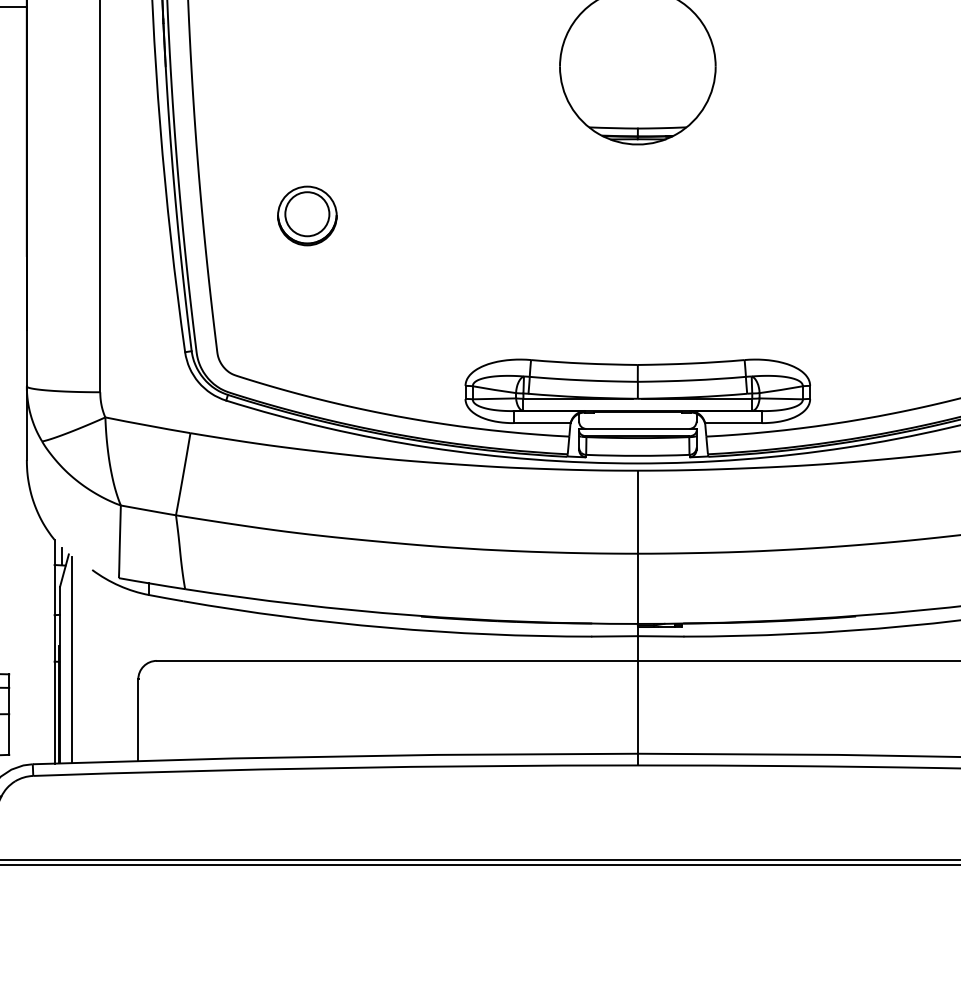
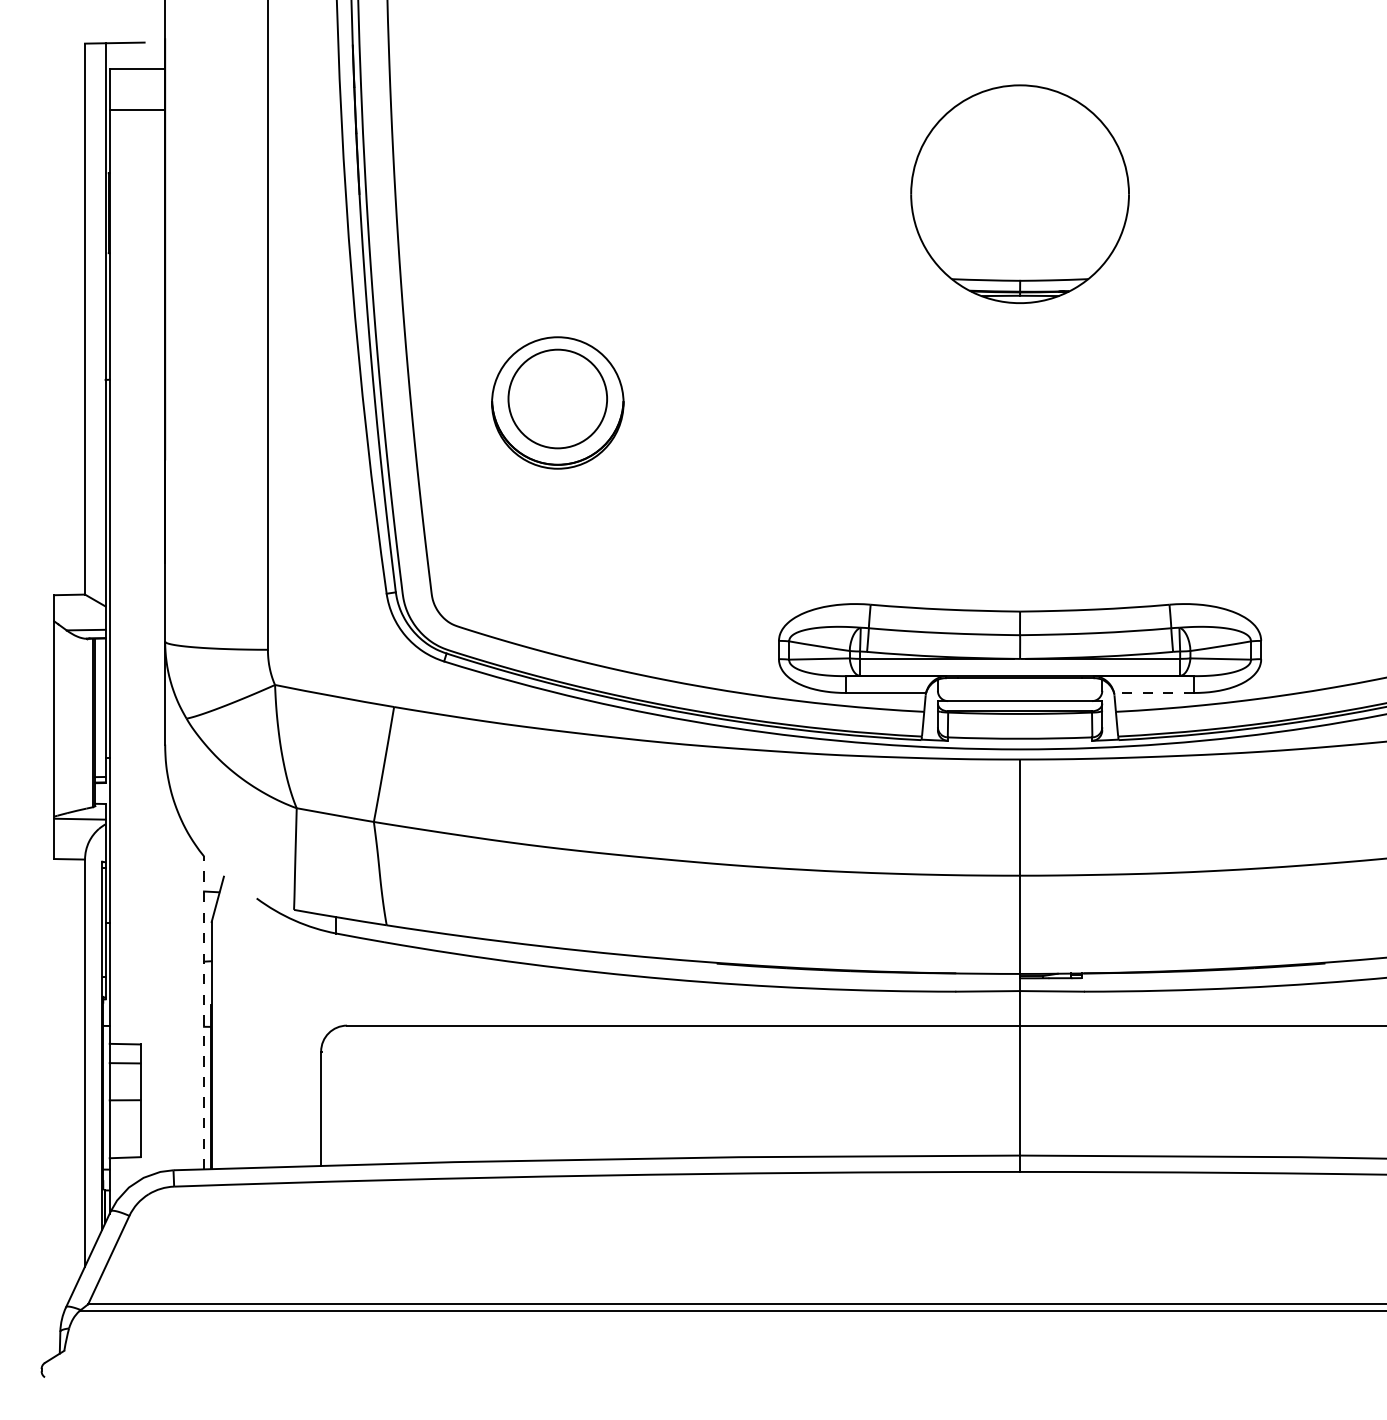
part: (307, 216) -> (557, 403), size x1.6
line: (733, 422) -> (1154, 692), solid -> dashed
line: (62, 556) -> (214, 879), removed
line: (54, 651) -> (204, 1012), solid -> dashed
line: (72, 660) -> (228, 1024), removed

